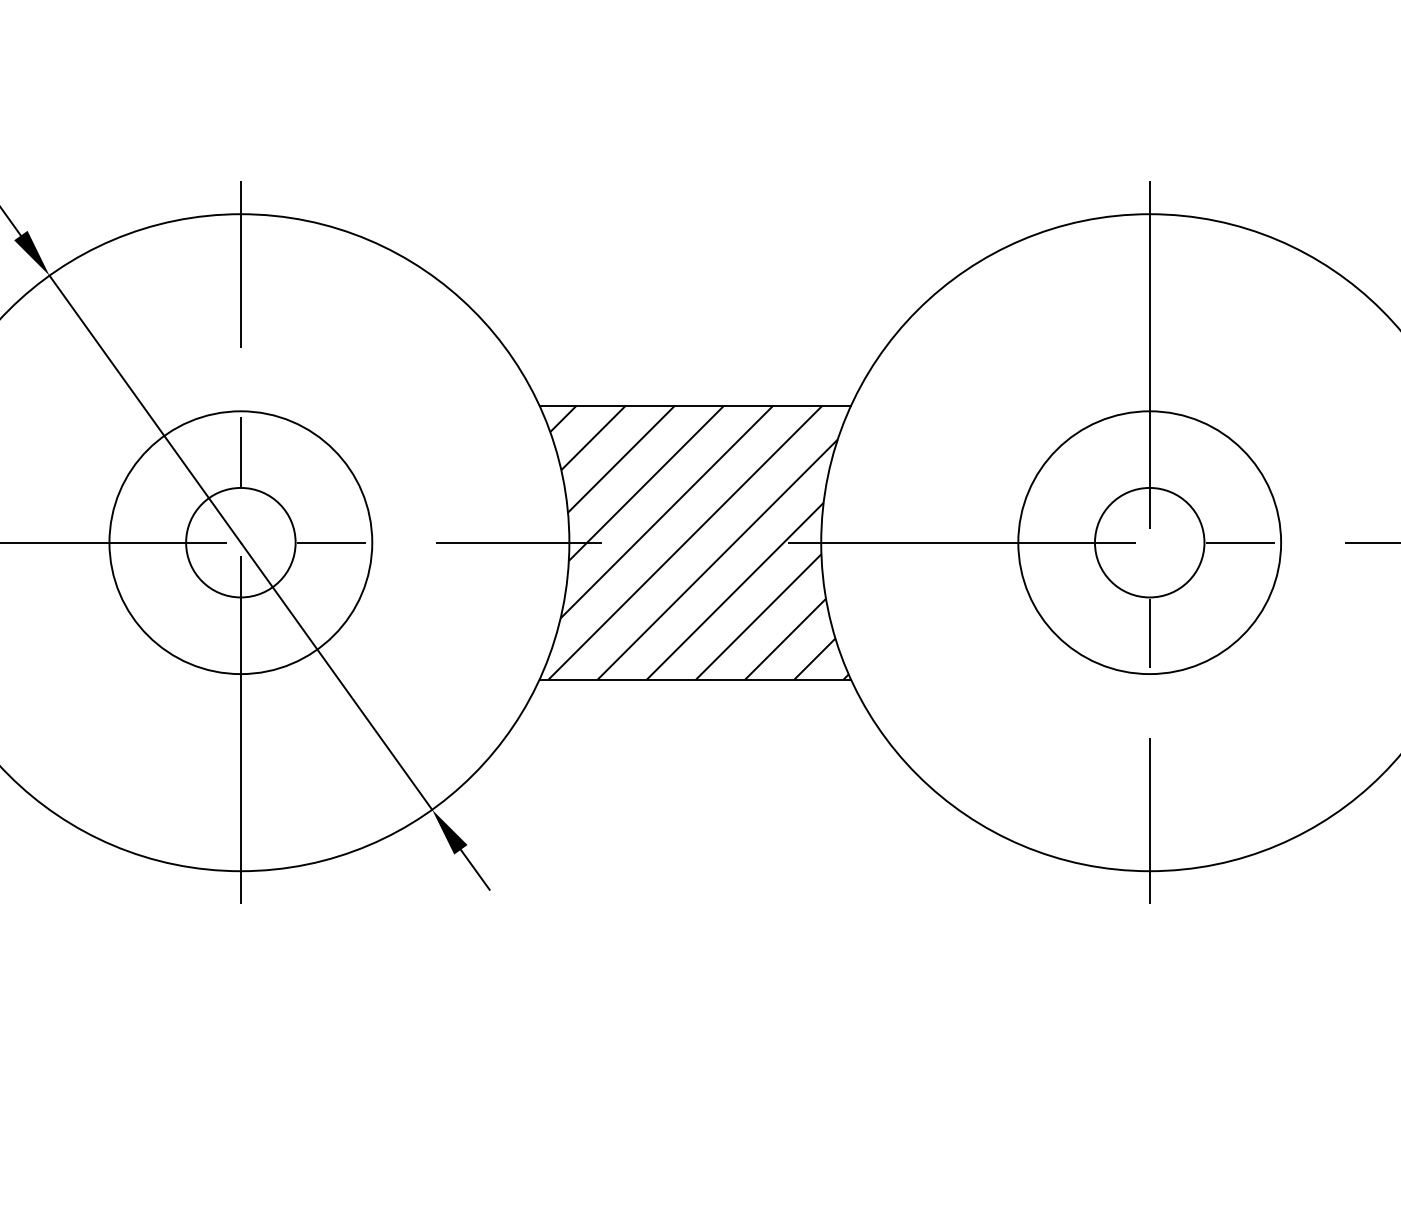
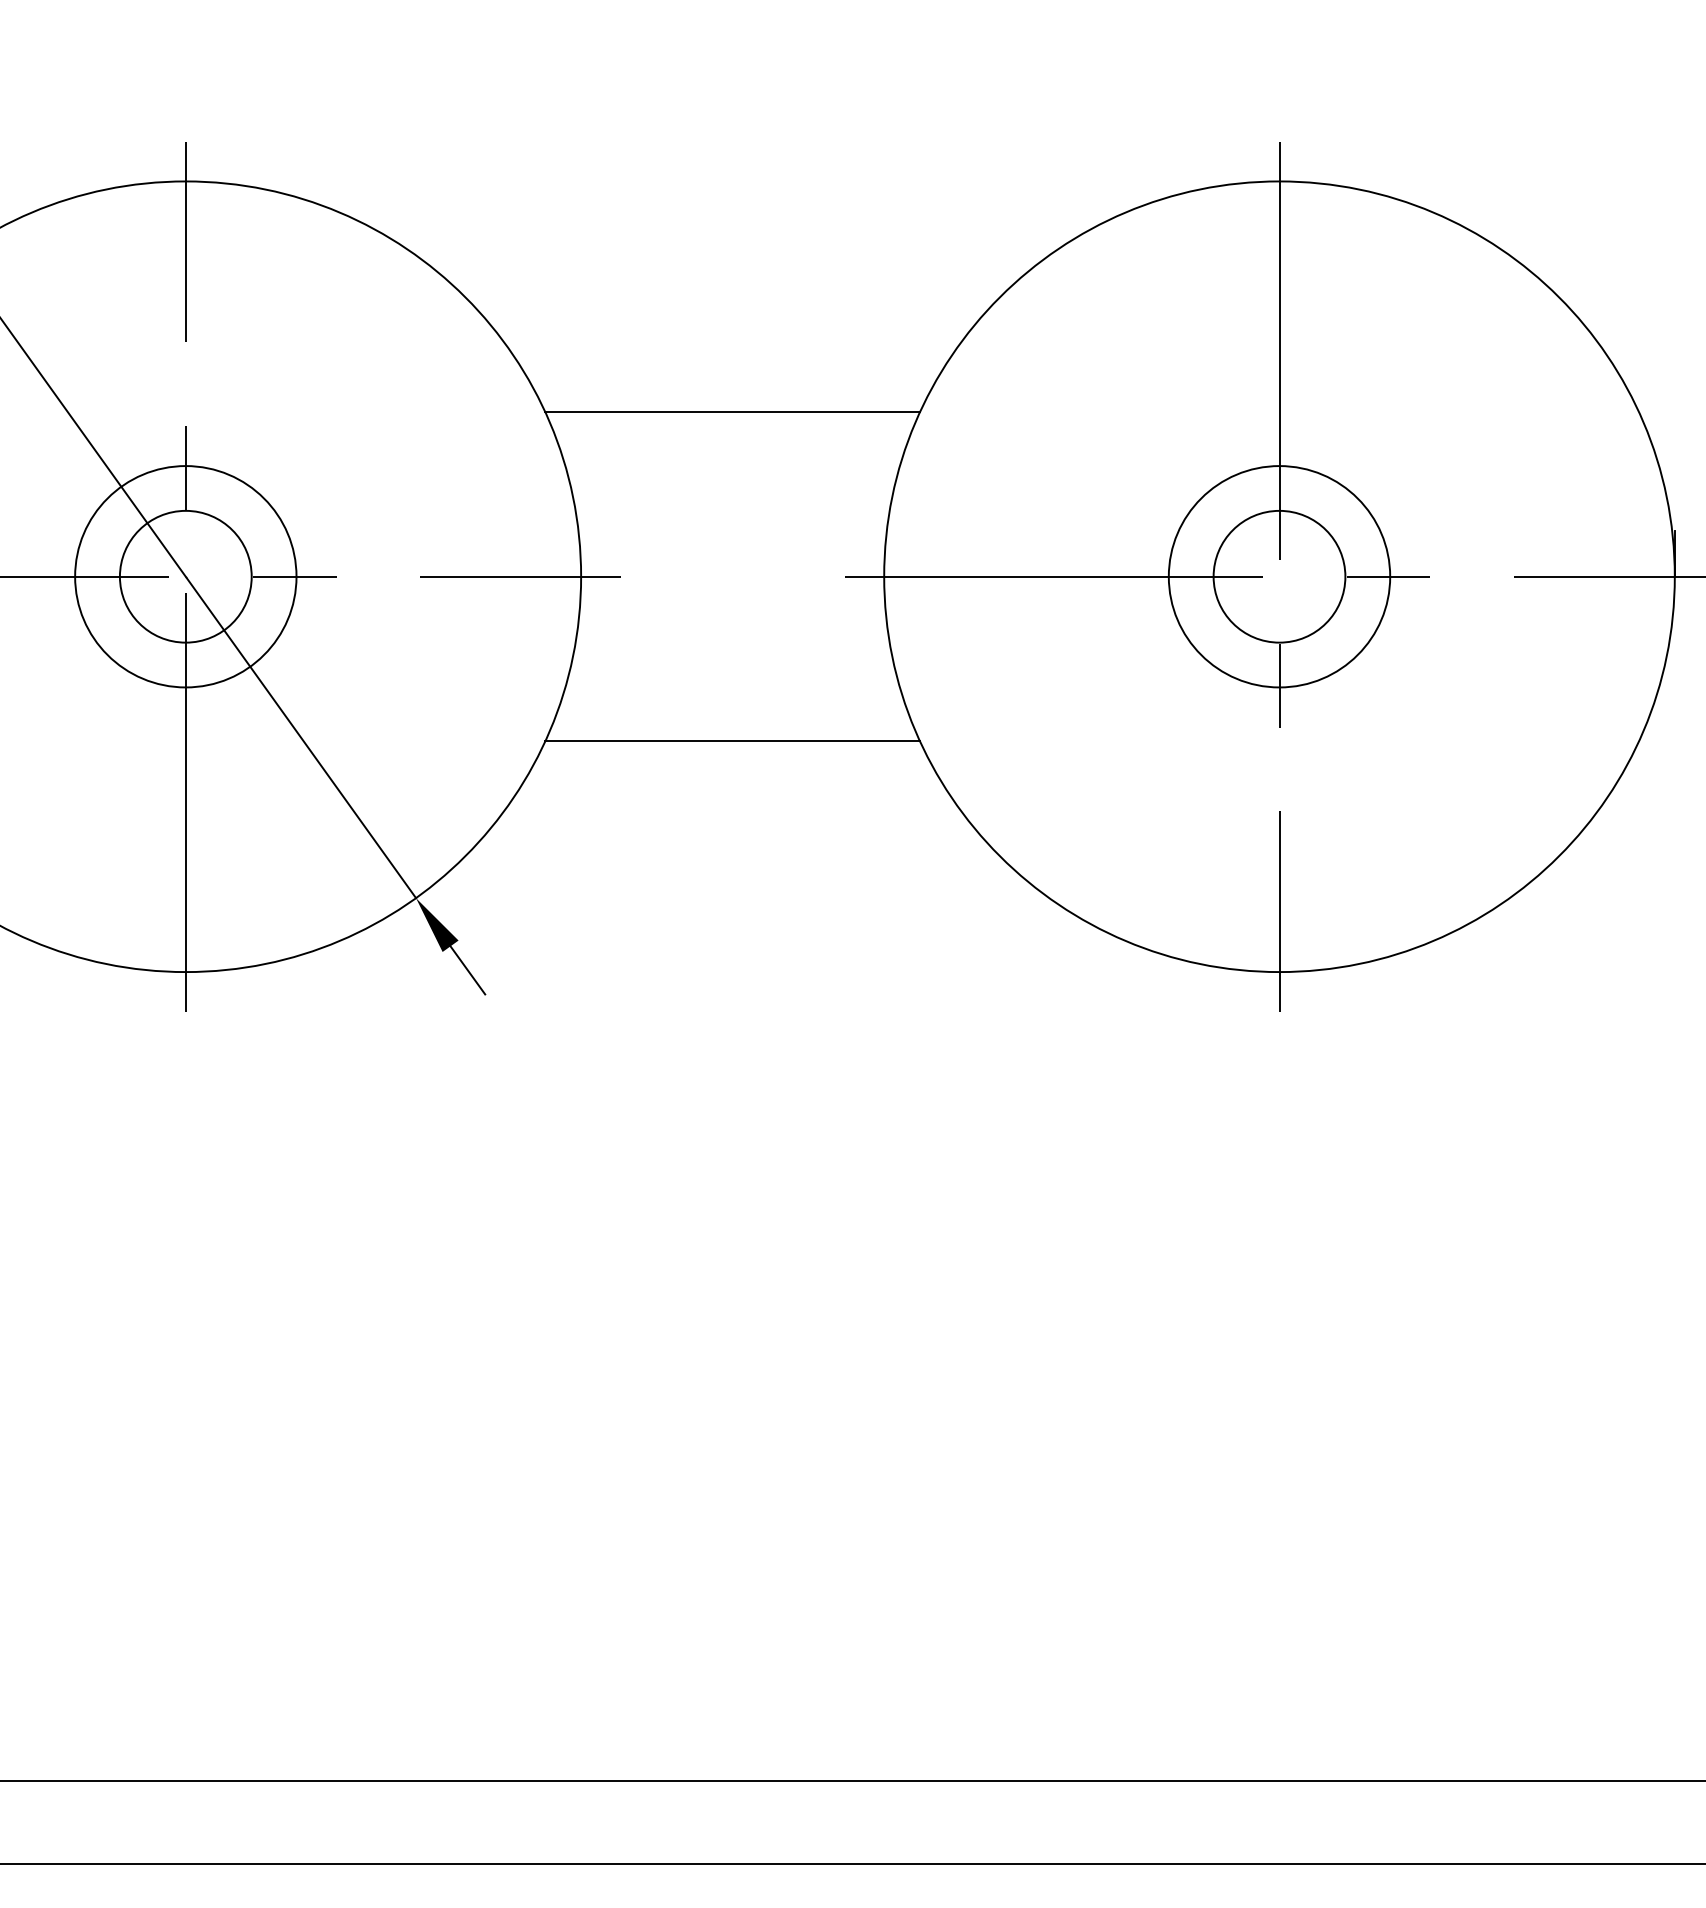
circle: (240, 542) -> (185, 576), size x0.7
hatch: (698, 542) -> (736, 576), removed
circle: (1149, 542) -> (1279, 576), size x0.7

